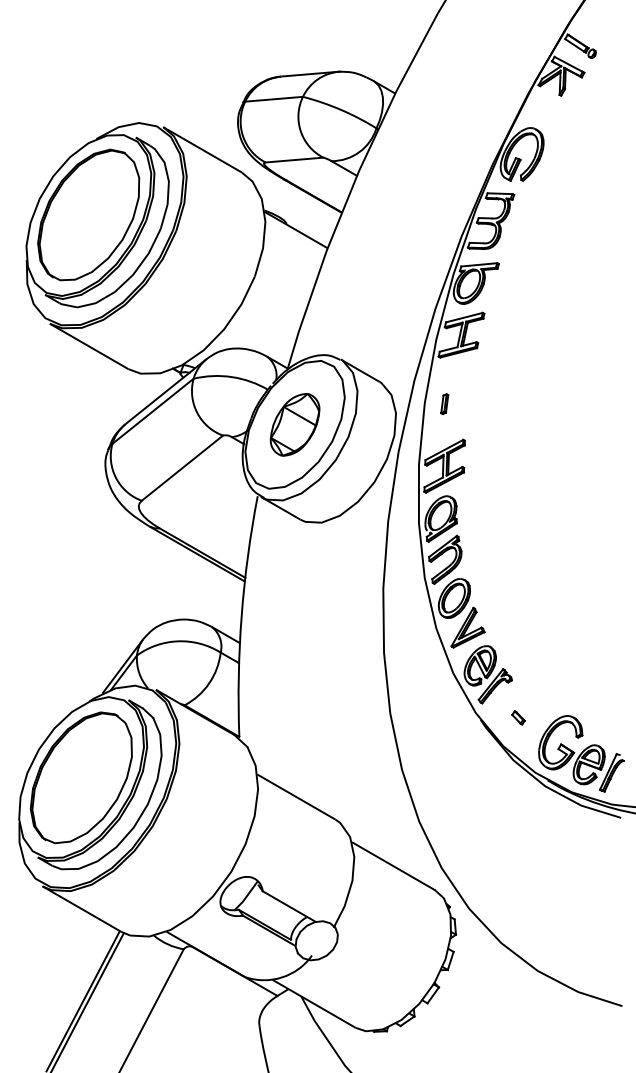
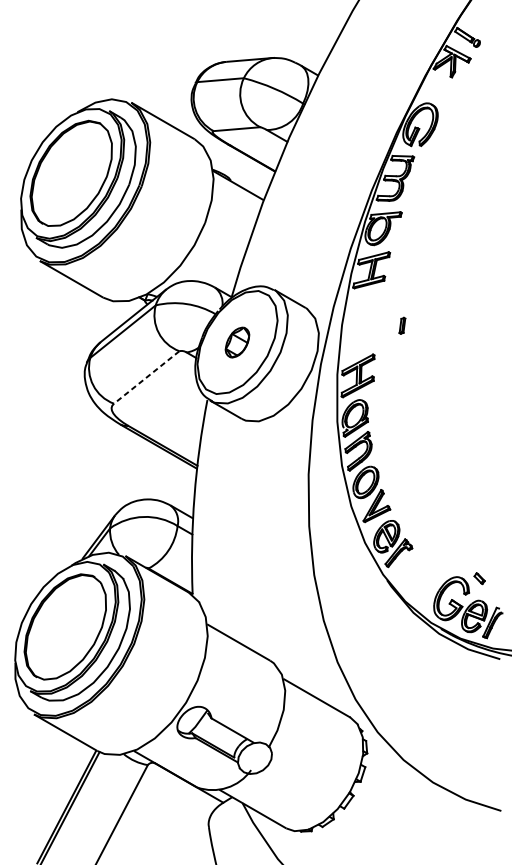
part: (444, 404) -> (402, 326), moved
part: (294, 424) -> (237, 342), size x0.6
line: (182, 468) -> (146, 377), solid -> dashed
part: (518, 717) -> (479, 578), moved

